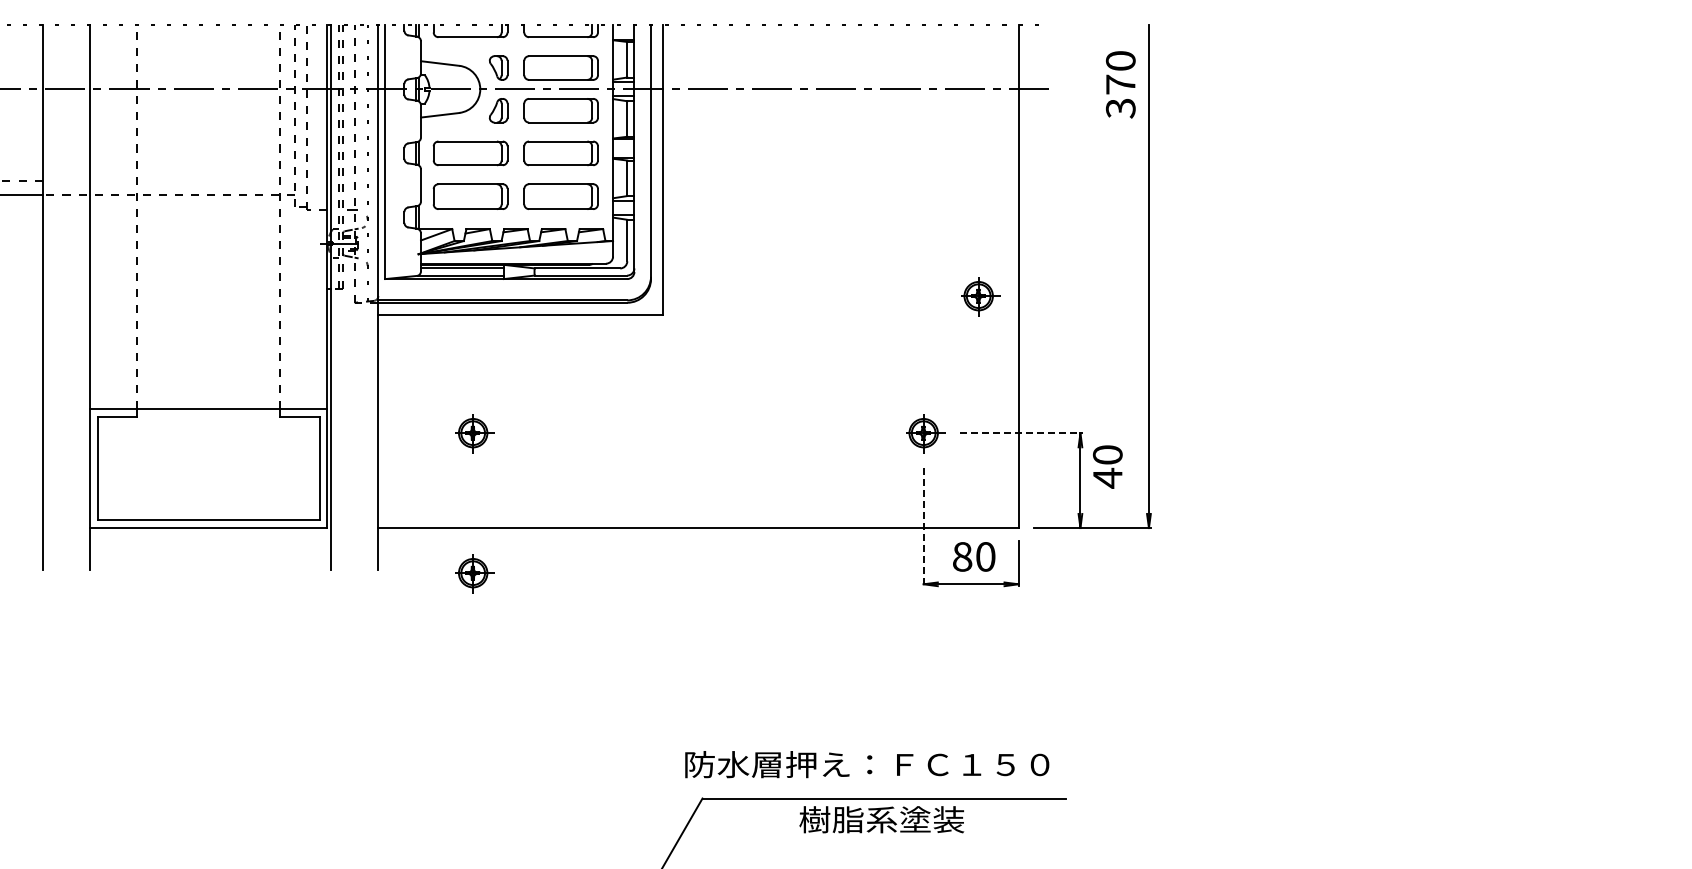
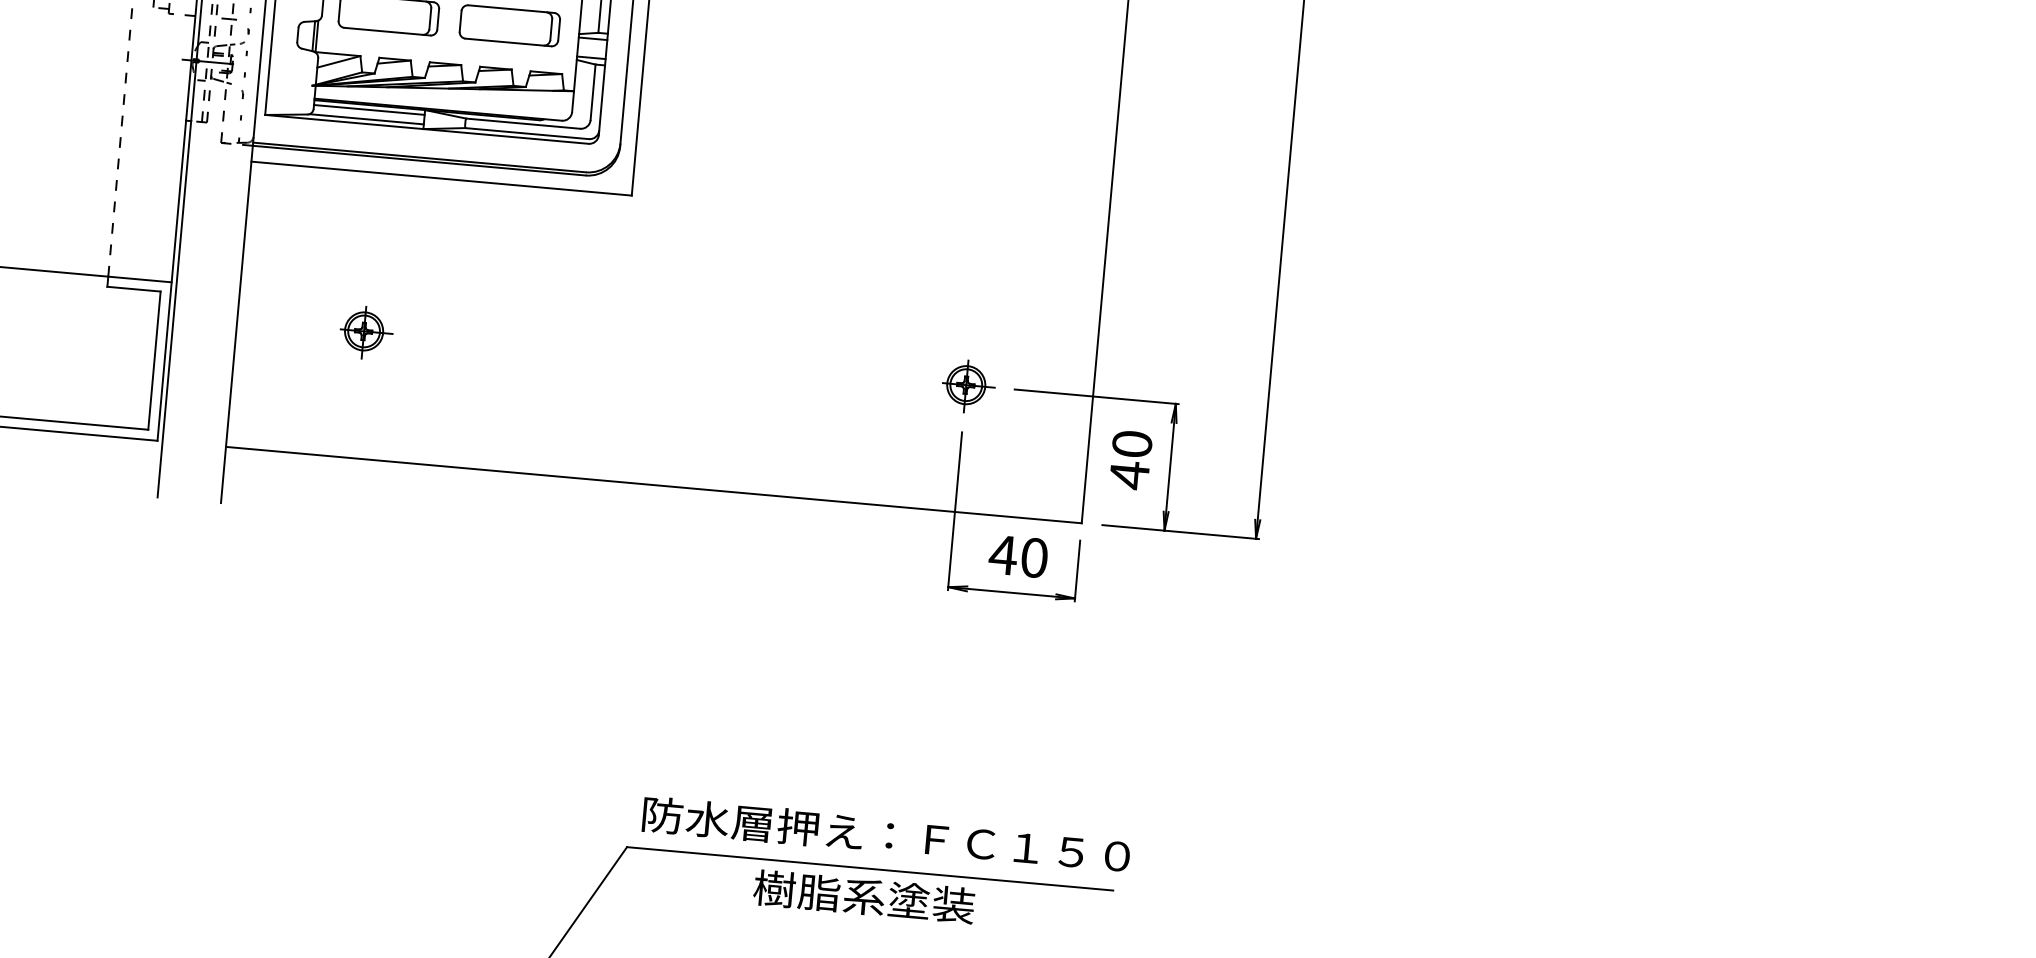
part: (980, 296) -> (1058, 209), removed
line: (1021, 433) -> (1096, 397), dashed -> solid
text: (1107, 466) -> (1130, 459), moved
line: (923, 527) -> (954, 511), dashed -> solid
text: (961, 556) -> (1002, 554), 80 -> 40
part: (474, 573) -> (349, 519), removed
text: (867, 764) -> (886, 835), moved

